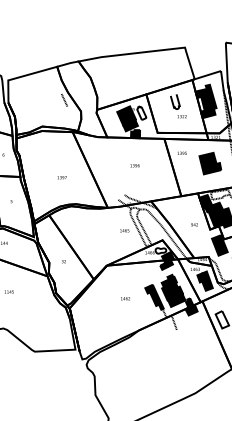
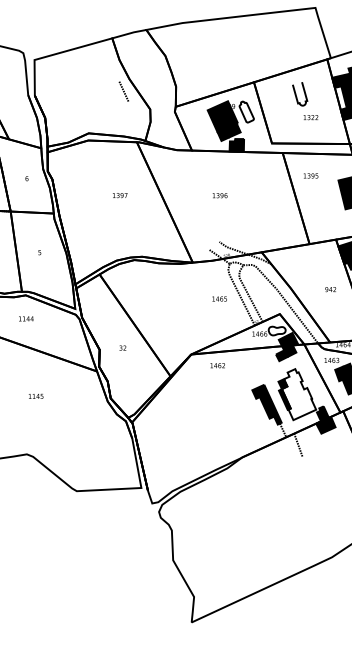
text: (134, 165) -> (219, 195), moved
text: (61, 177) -> (119, 195), moved
fill: (174, 290) -> (298, 393), removed
text: (125, 298) -> (217, 365), moved

